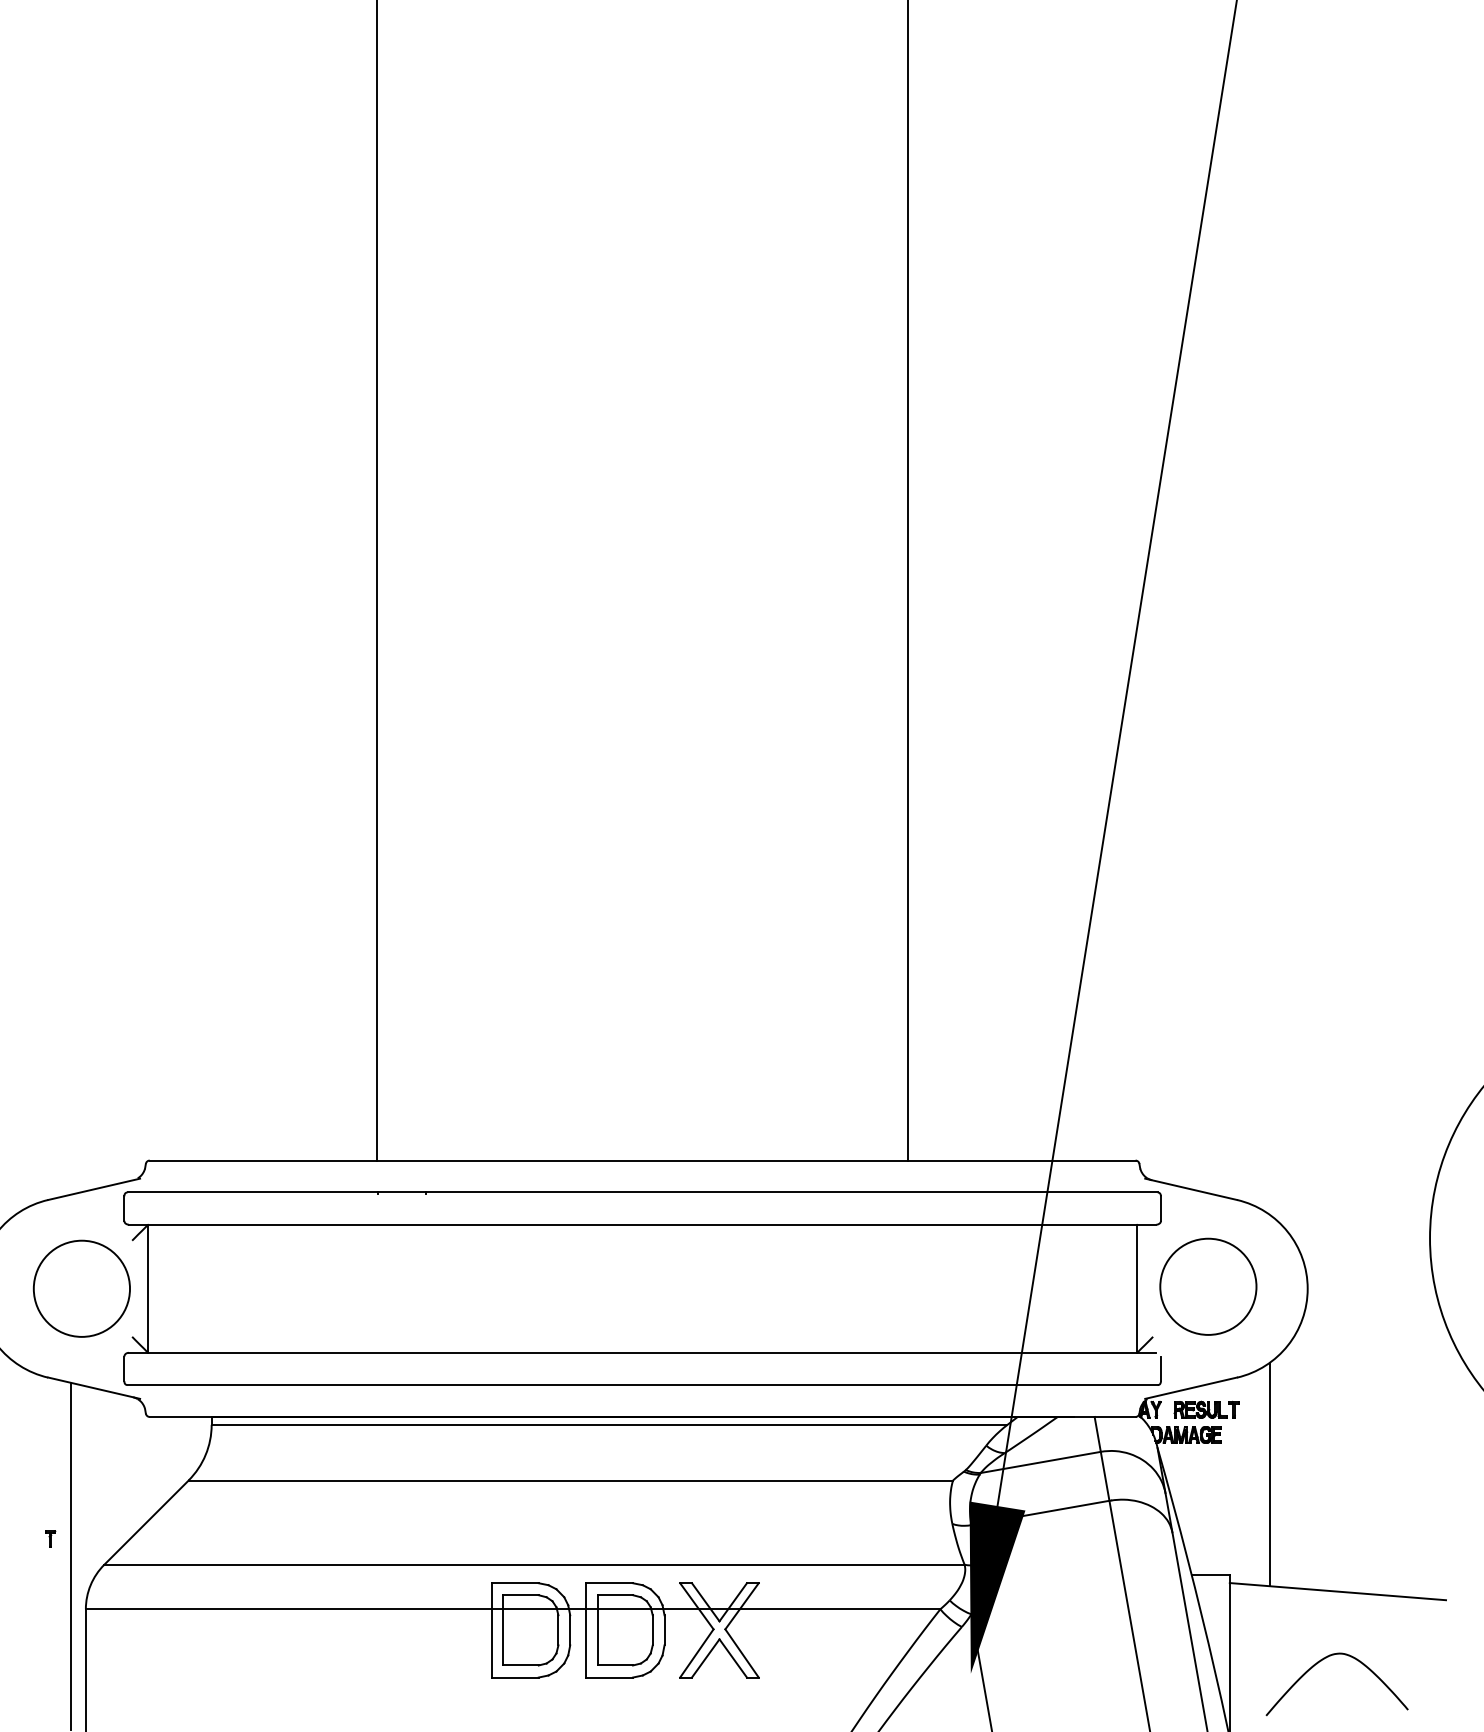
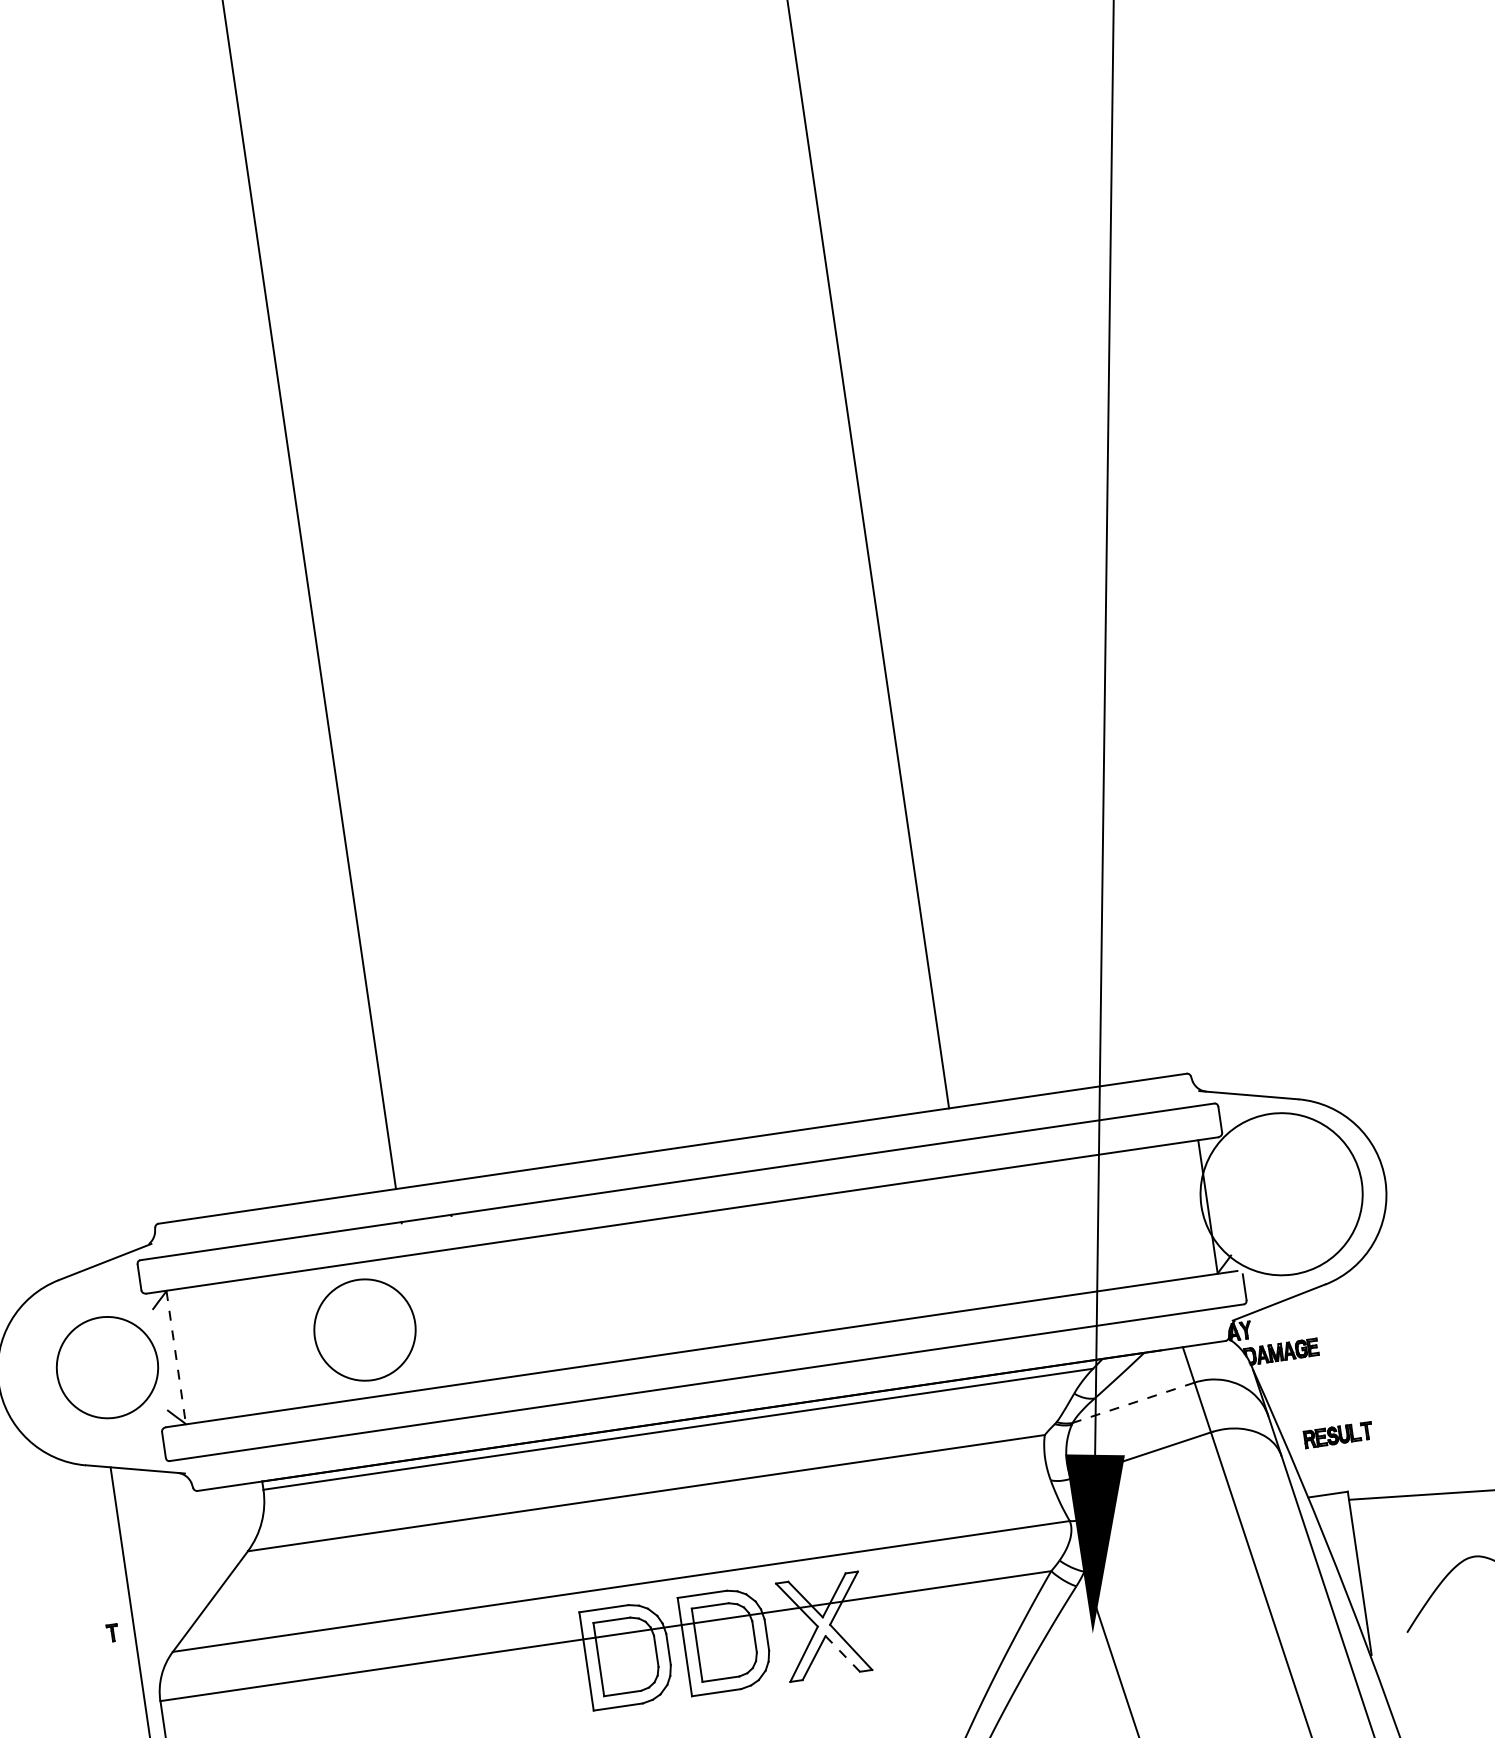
circle: (1208, 1286) -> (1281, 1193), size x1.6
line: (147, 1288) -> (175, 1357), solid -> dashed
circle: (328, 1288) -> (364, 1329), added
part: (1206, 1409) -> (1338, 1434), moved
line: (1040, 1462) -> (1133, 1402), solid -> dashed
line: (1269, 1474) -> (1373, 1380), removed
line: (733, 1658) -> (843, 1653), solid -> dashed

